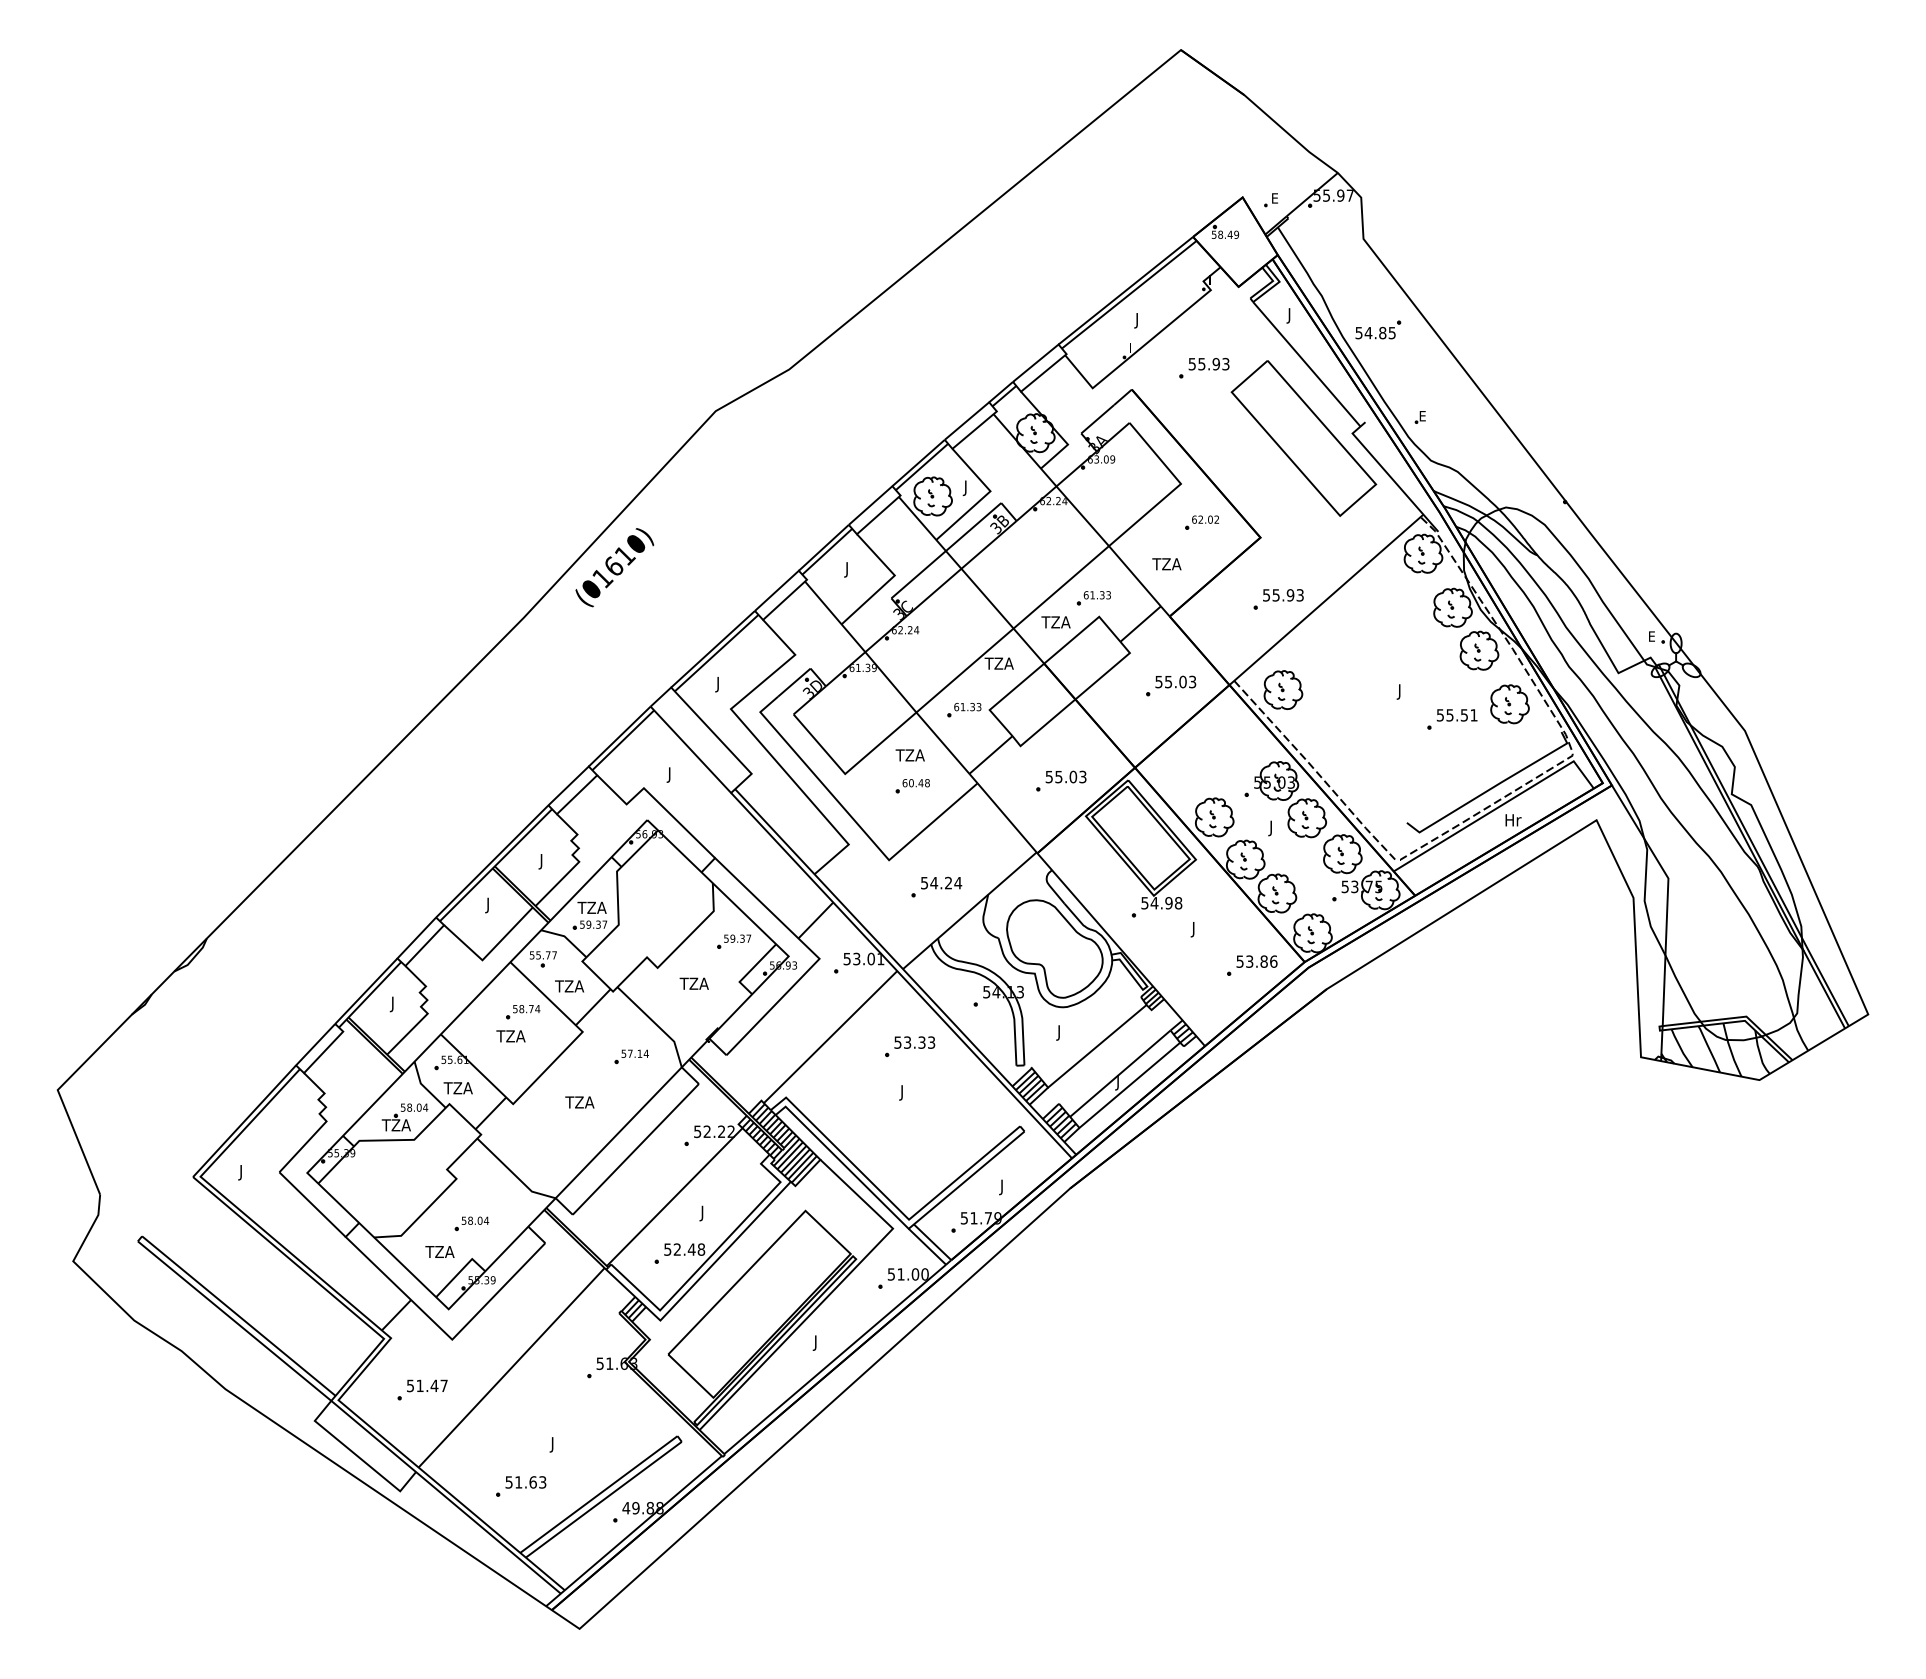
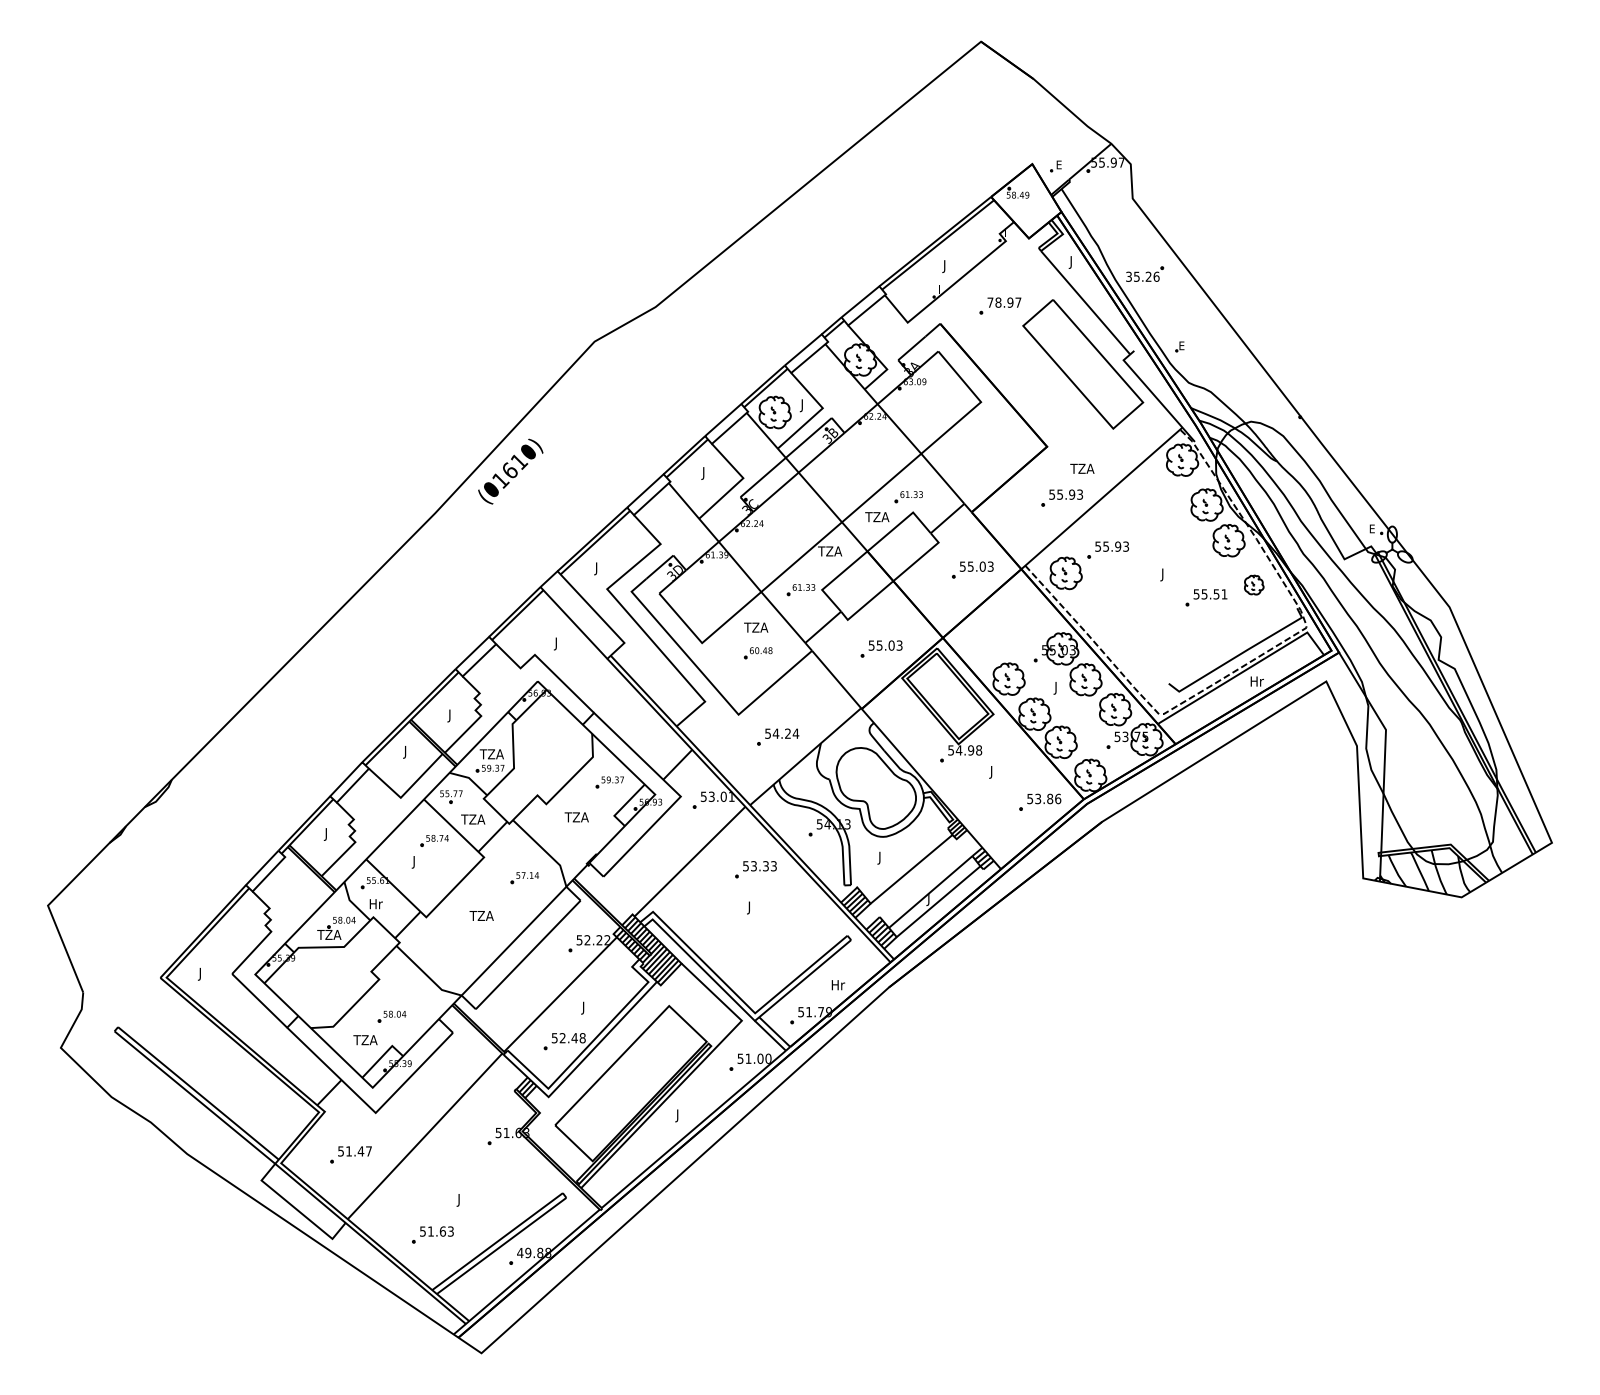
text: (1375, 332) -> (1142, 276), 54.85 -> 35.26
text: (1209, 363) -> (1004, 302), 55.93 -> 78.97
part: (1201, 522) -> (998, 434), removed
text: (1167, 563) -> (1082, 468), moved
part: (1333, 661) -> (1107, 549), added
part: (1508, 703) -> (1253, 584), size x0.6
text: (509, 1038) -> (423, 862), TZA -> J
text: (458, 1088) -> (380, 904), TZA -> Hr
text: (1008, 1187) -> (837, 986), J -> Hr

